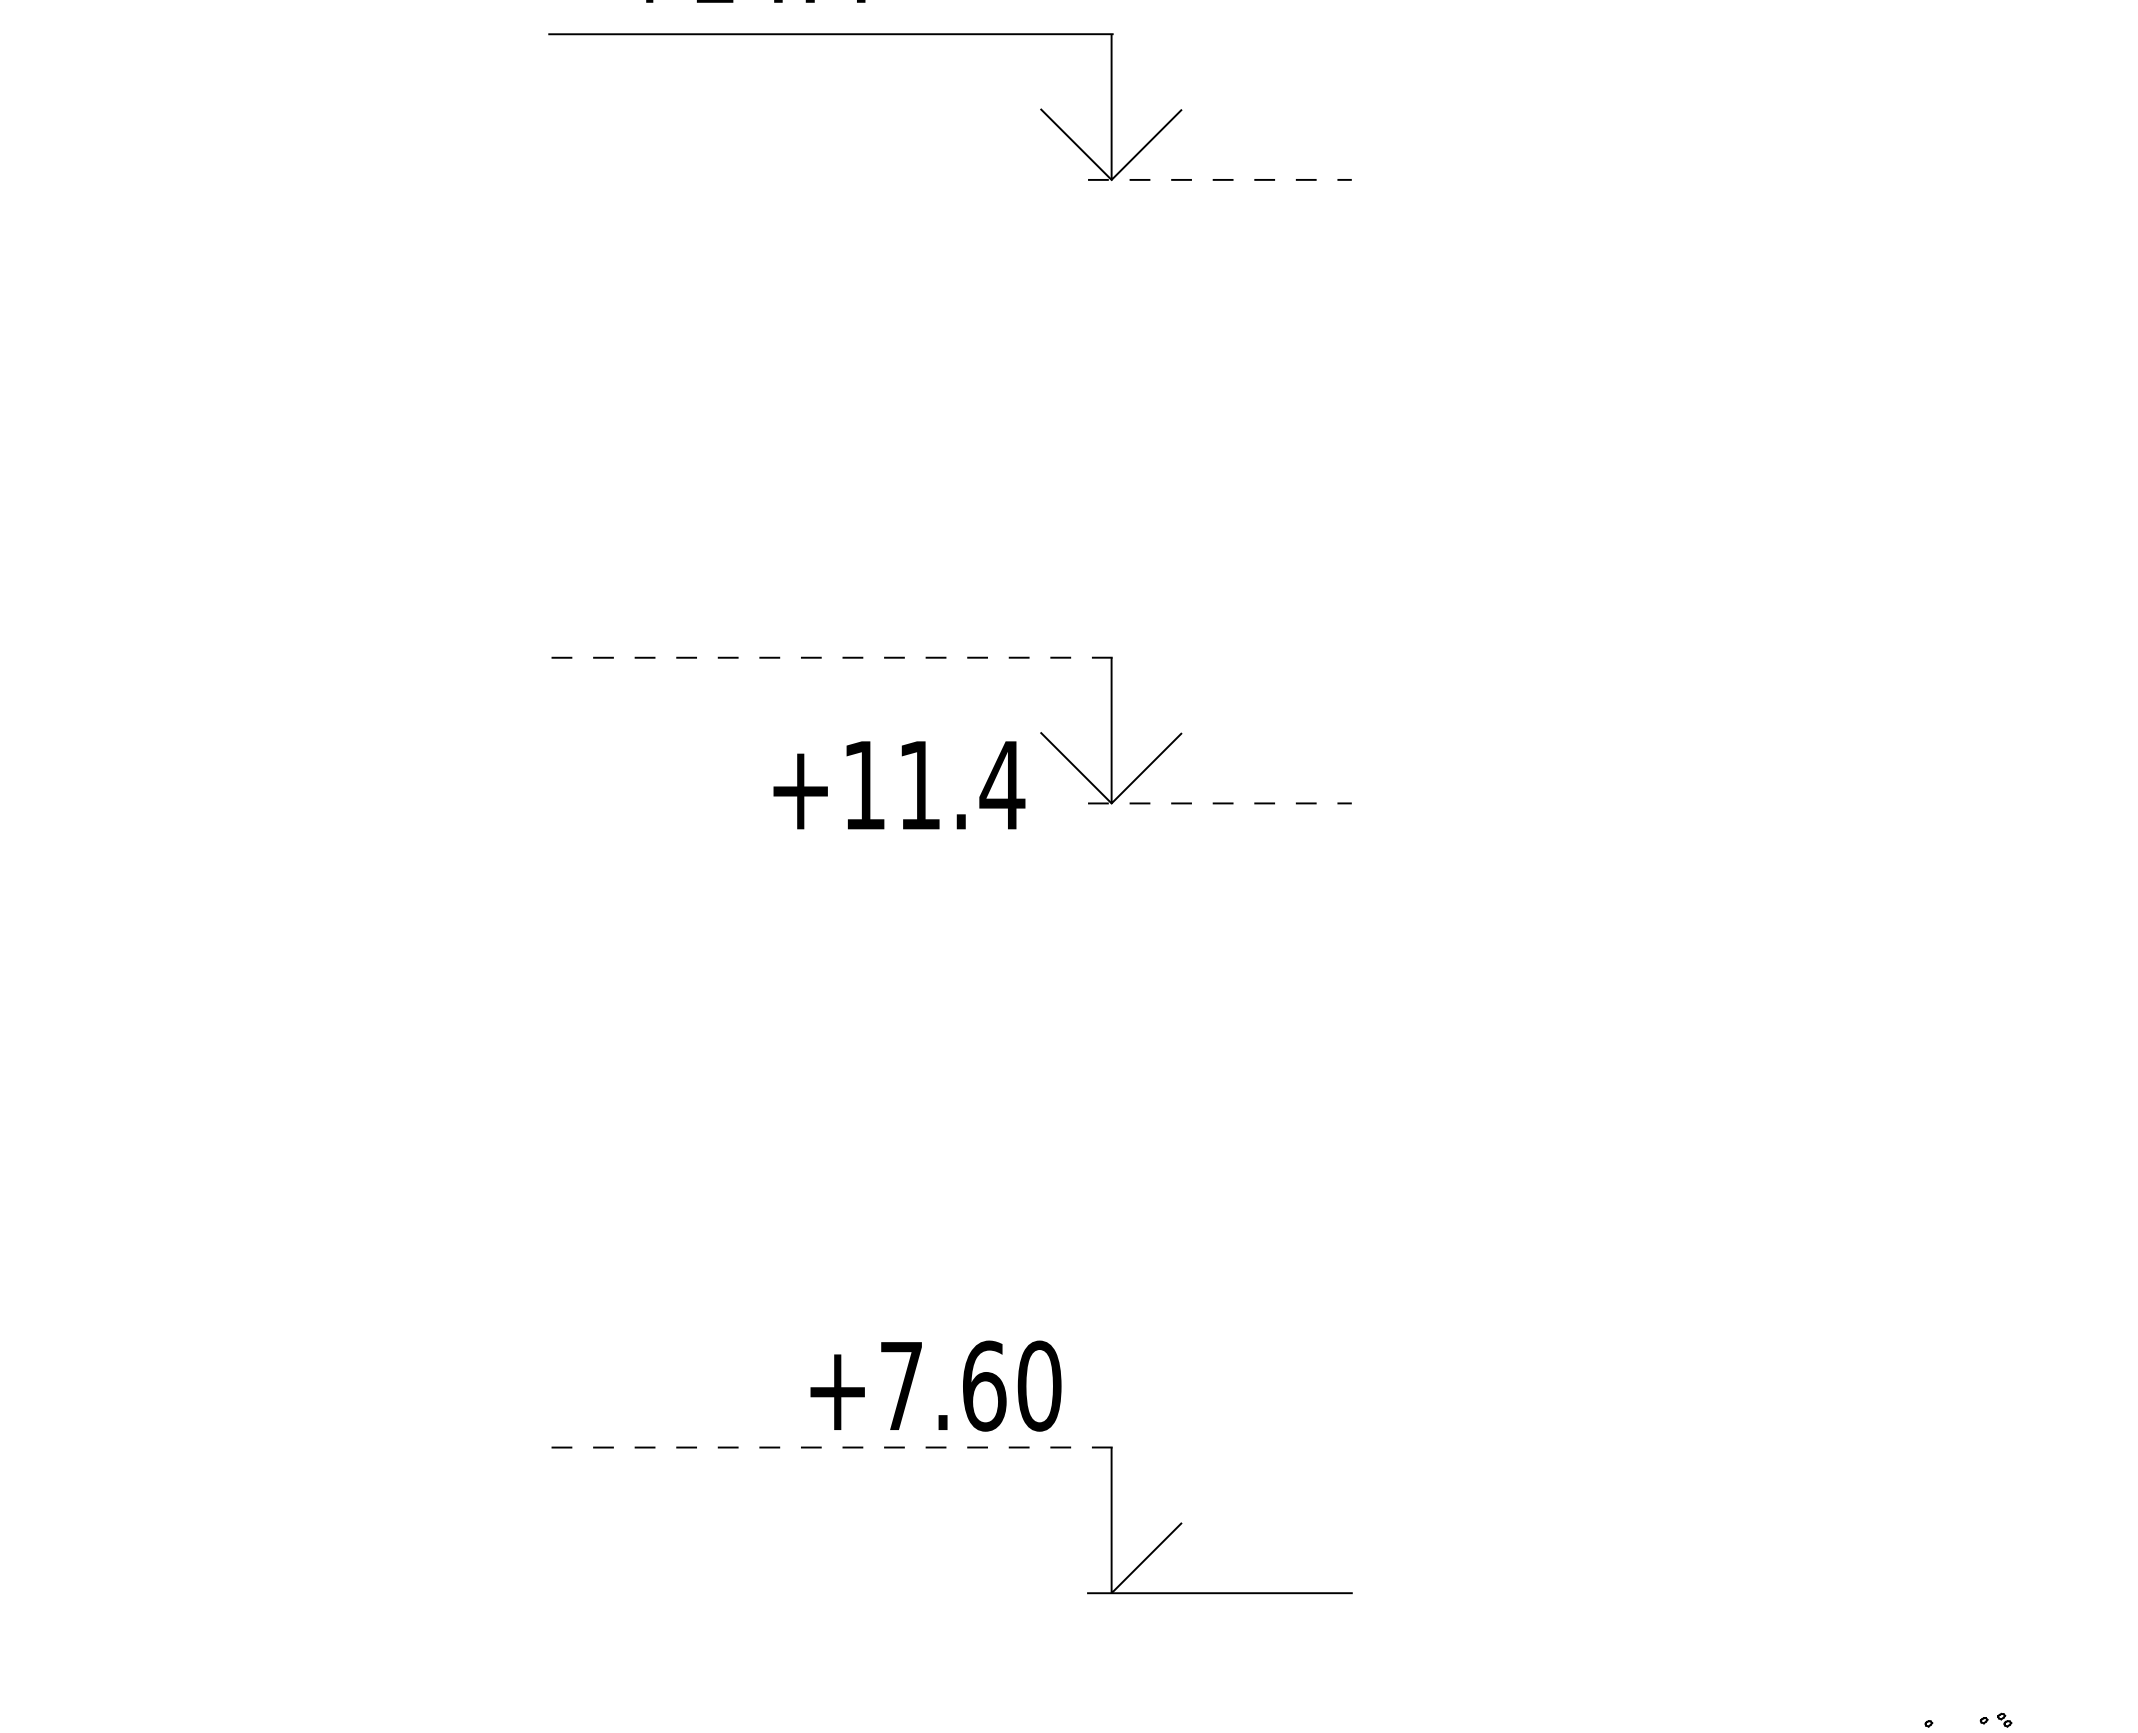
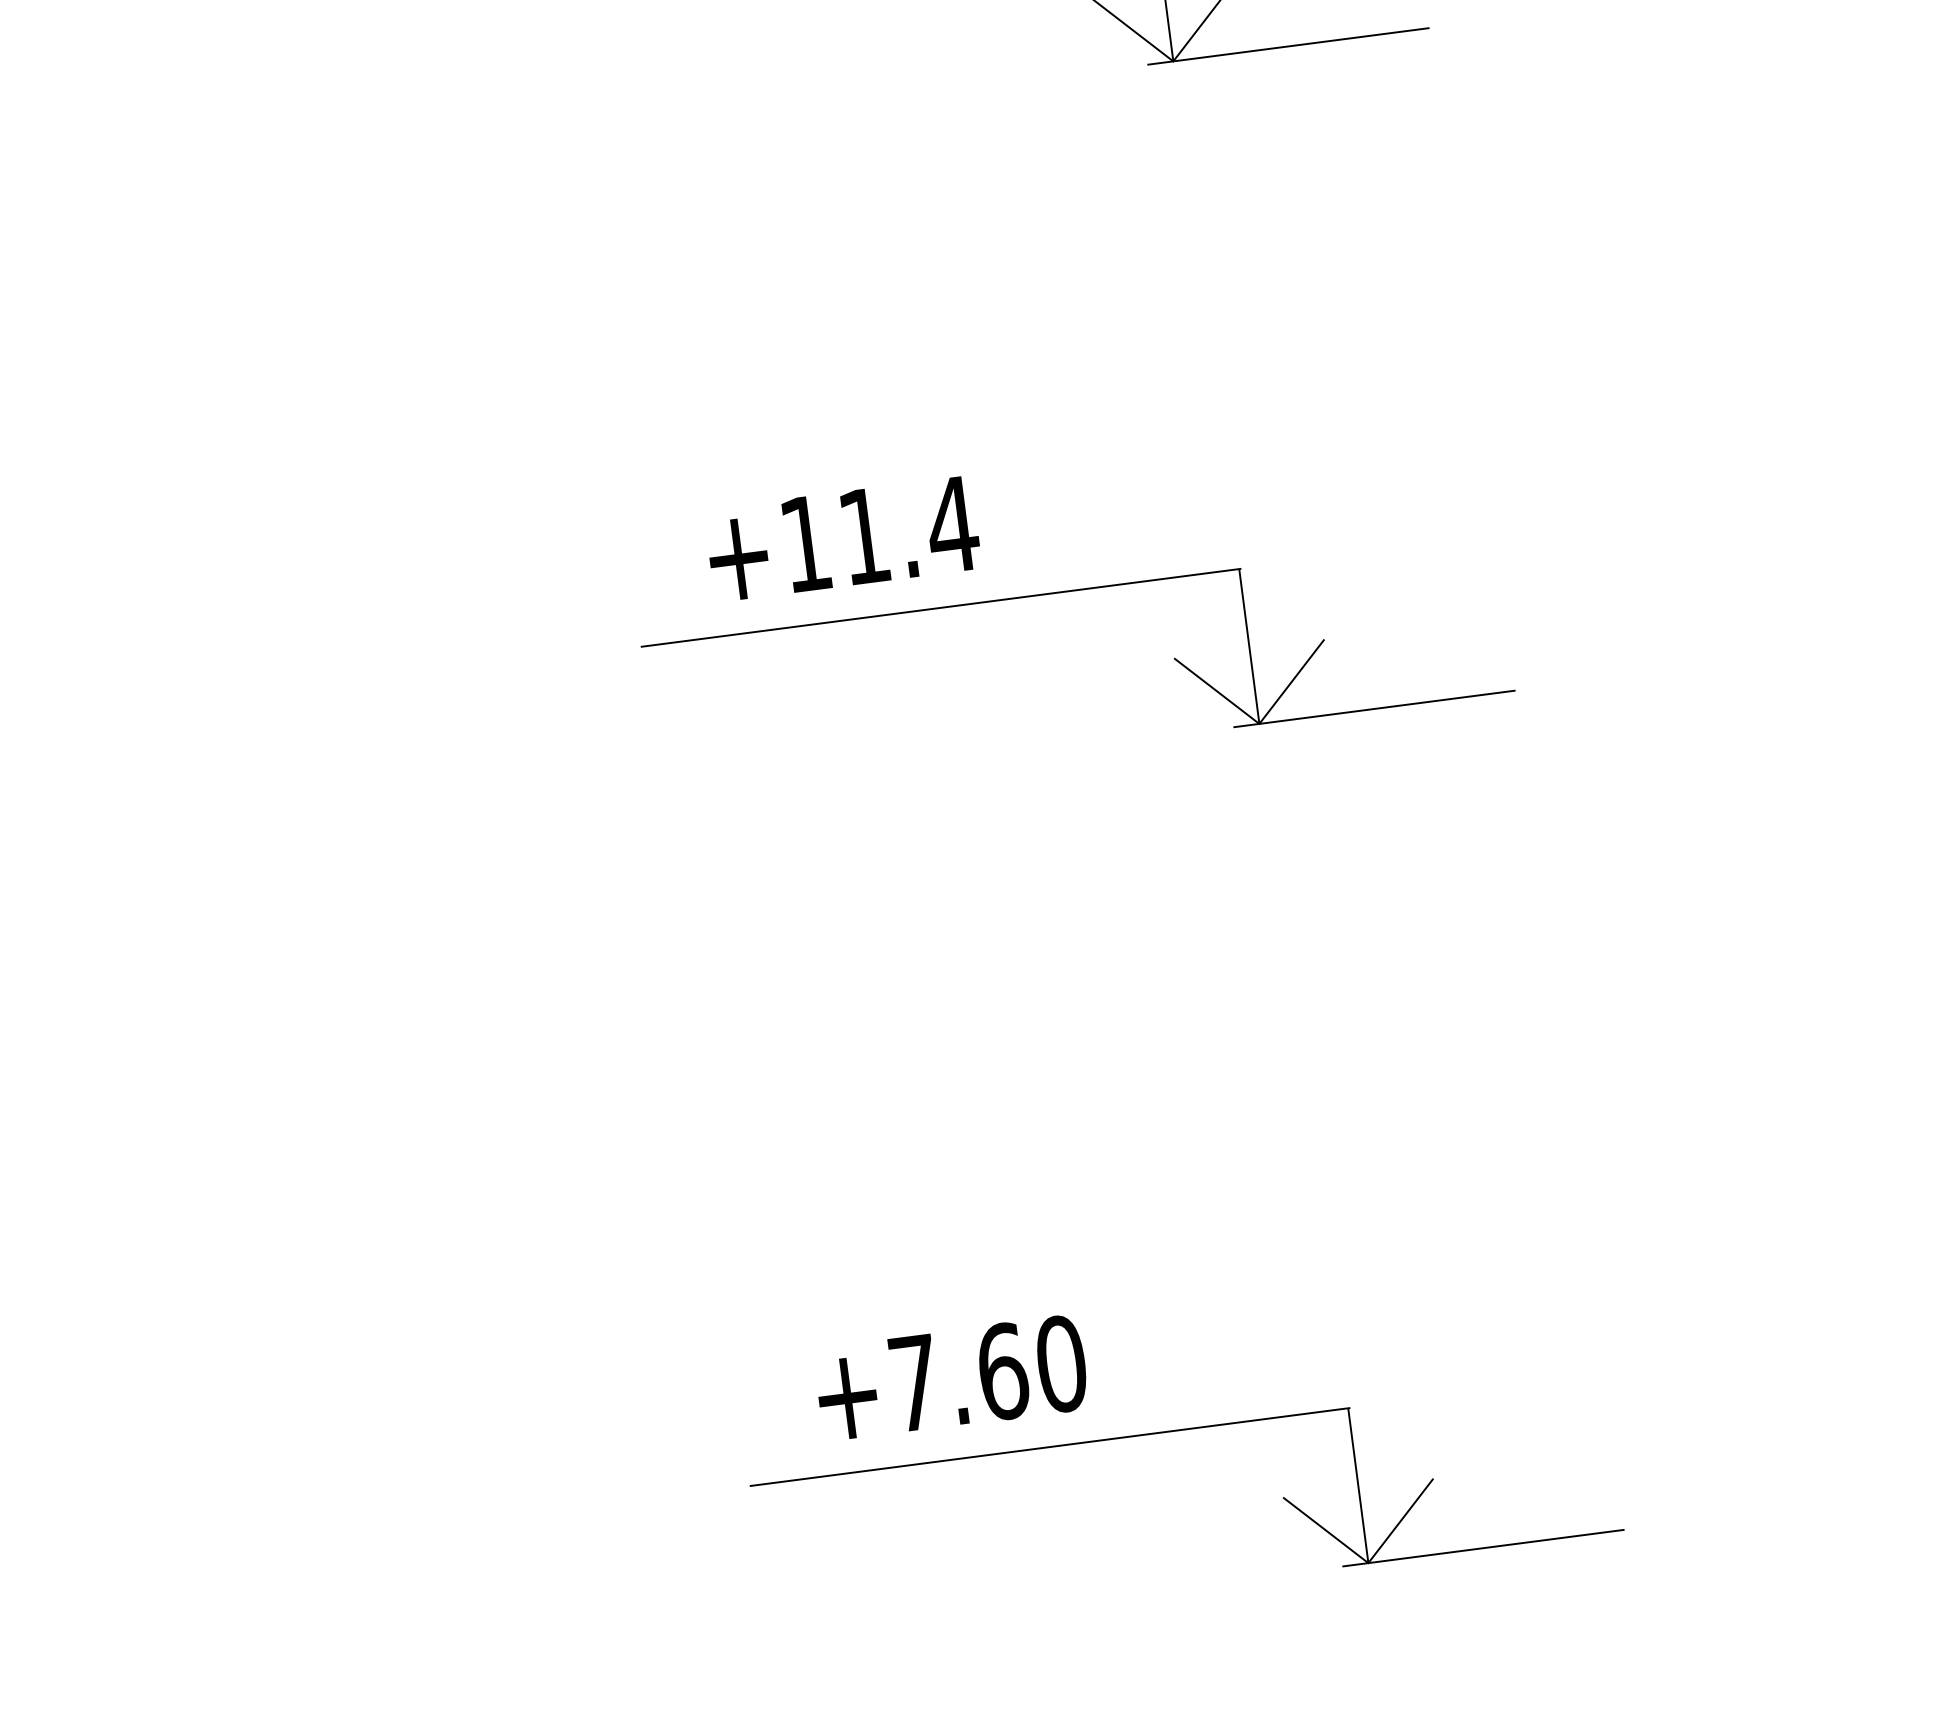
line: (1219, 179) -> (1287, 46), dashed -> solid
line: (830, 657) -> (940, 607), dashed -> solid
text: (899, 785) -> (843, 539), moved
line: (1219, 803) -> (1374, 709), dashed -> solid
text: (935, 1385) -> (950, 1377), moved
line: (830, 1447) -> (1049, 1447), dashed -> solid
line: (1076, 1557) -> (1326, 1530), added

